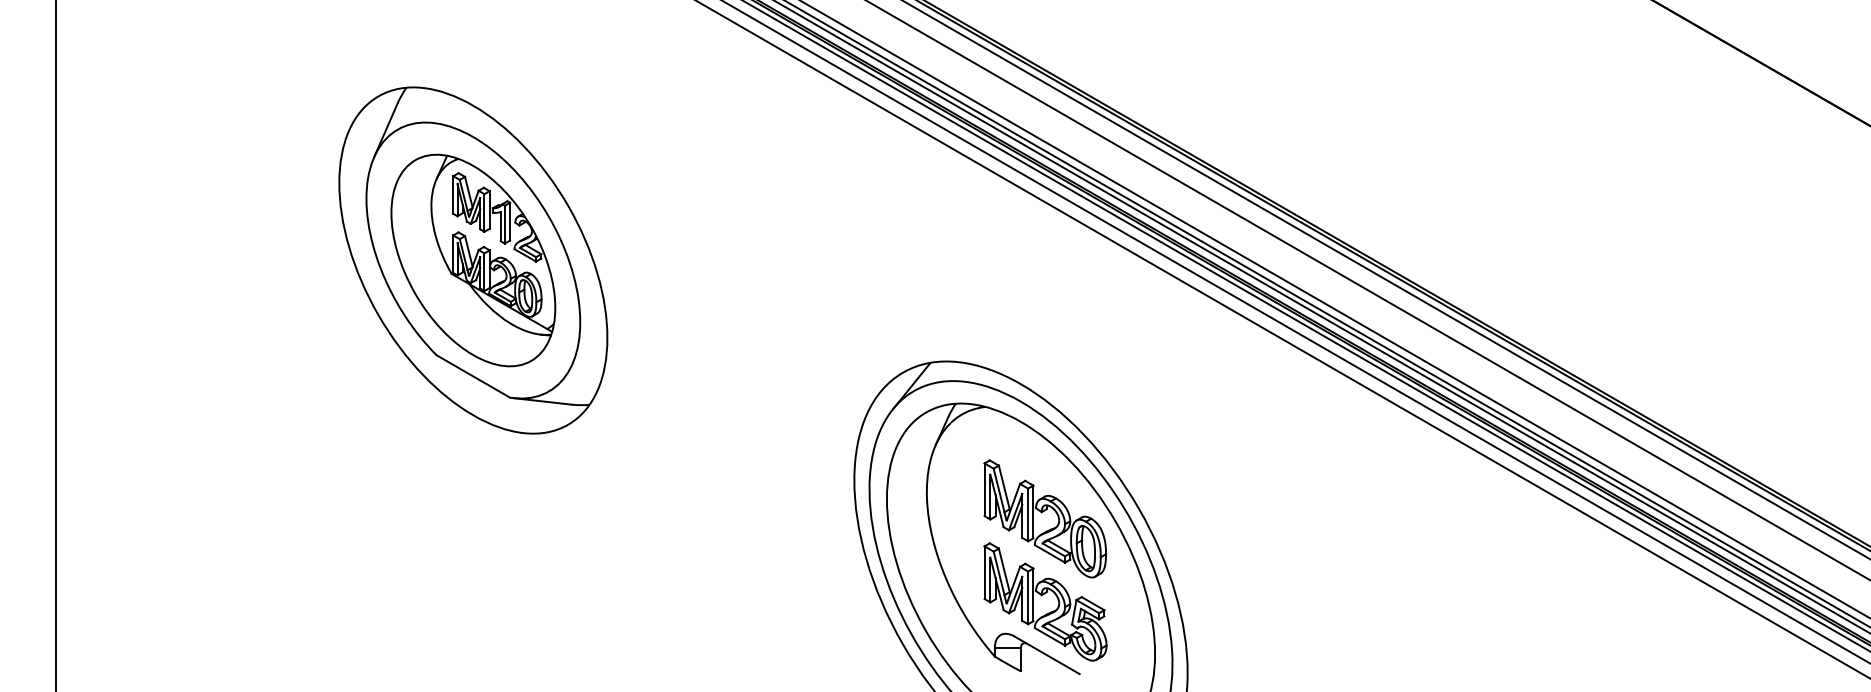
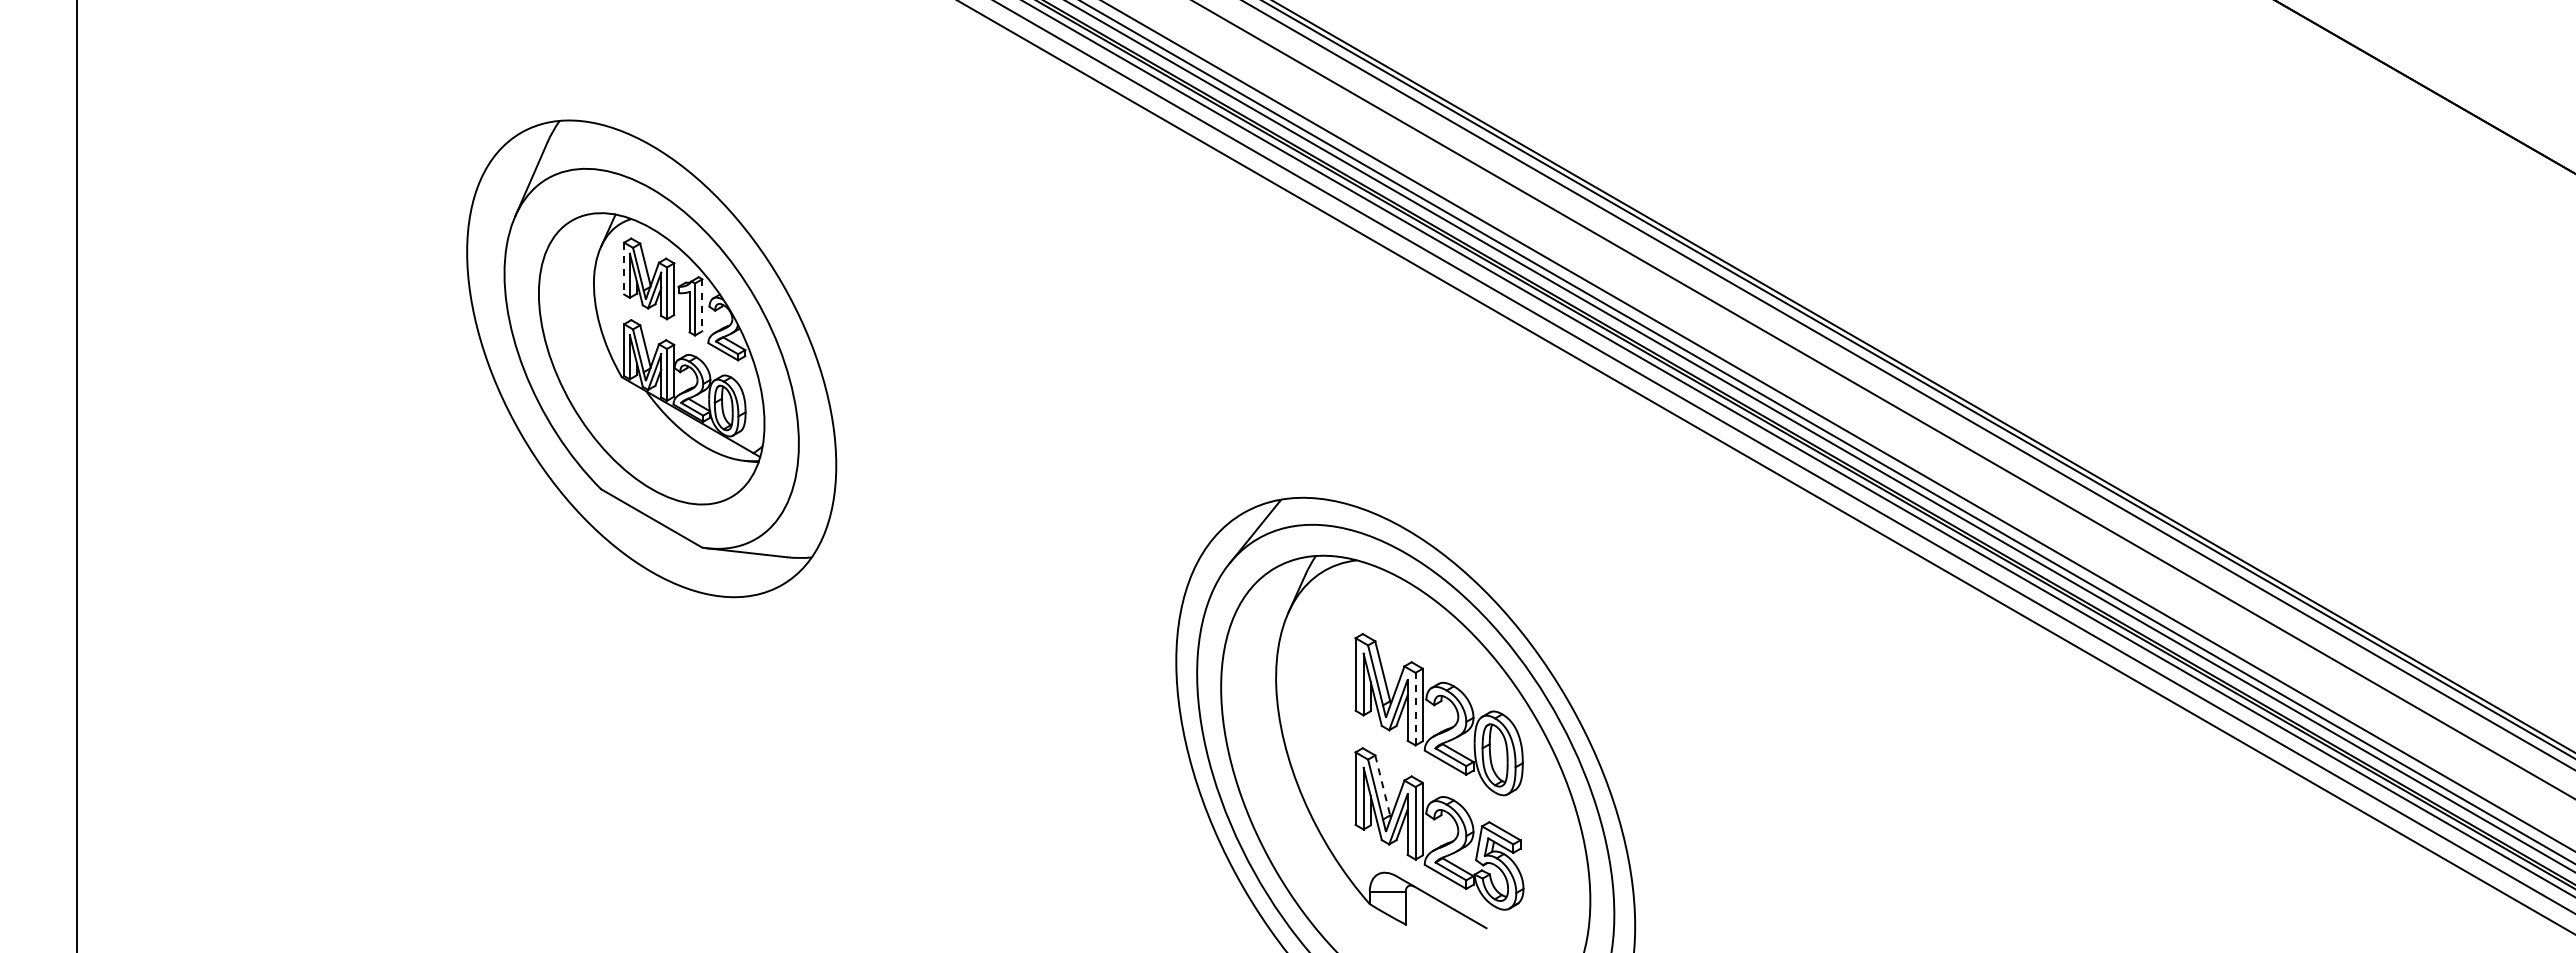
line: (453, 194) -> (624, 268), solid -> dashed
line: (510, 221) -> (702, 305), solid -> dashed
line: (1028, 514) -> (1415, 708), solid -> dashed
line: (1004, 570) -> (1382, 785), solid -> dashed

